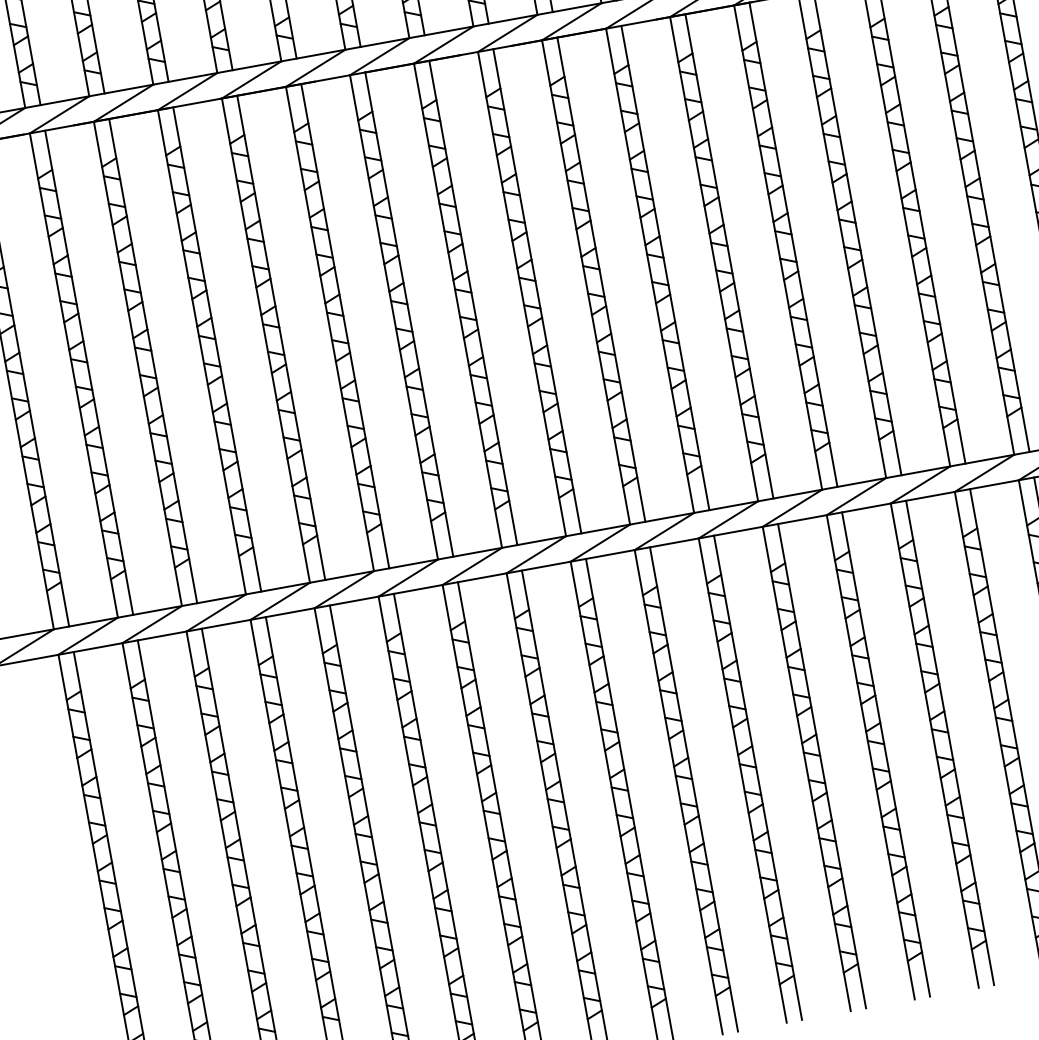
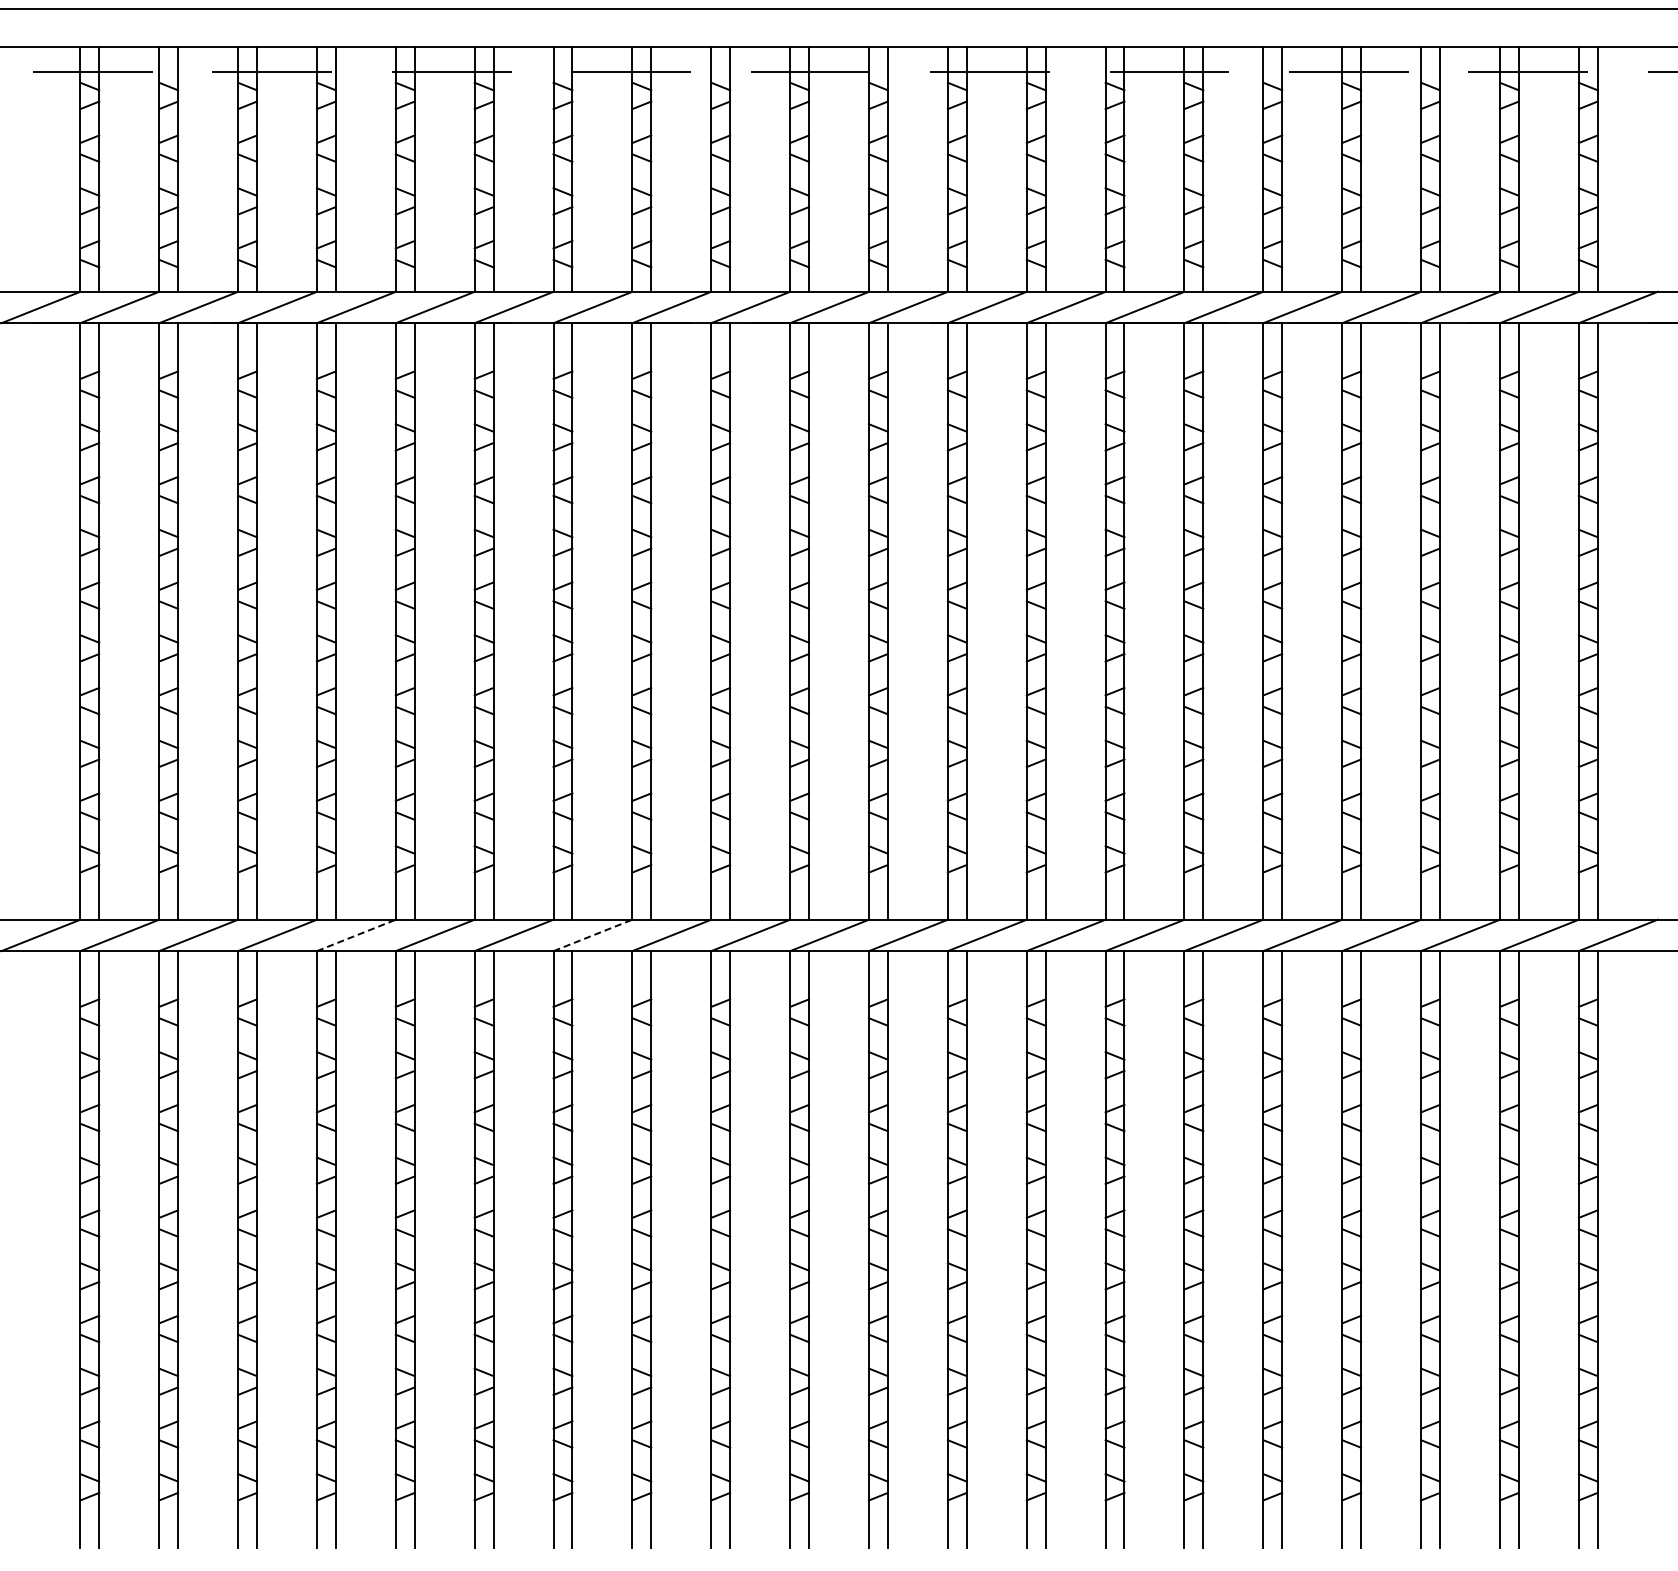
line: (472, 566) -> (593, 935), solid -> dashed
line: (280, 601) -> (356, 935), solid -> dashed

